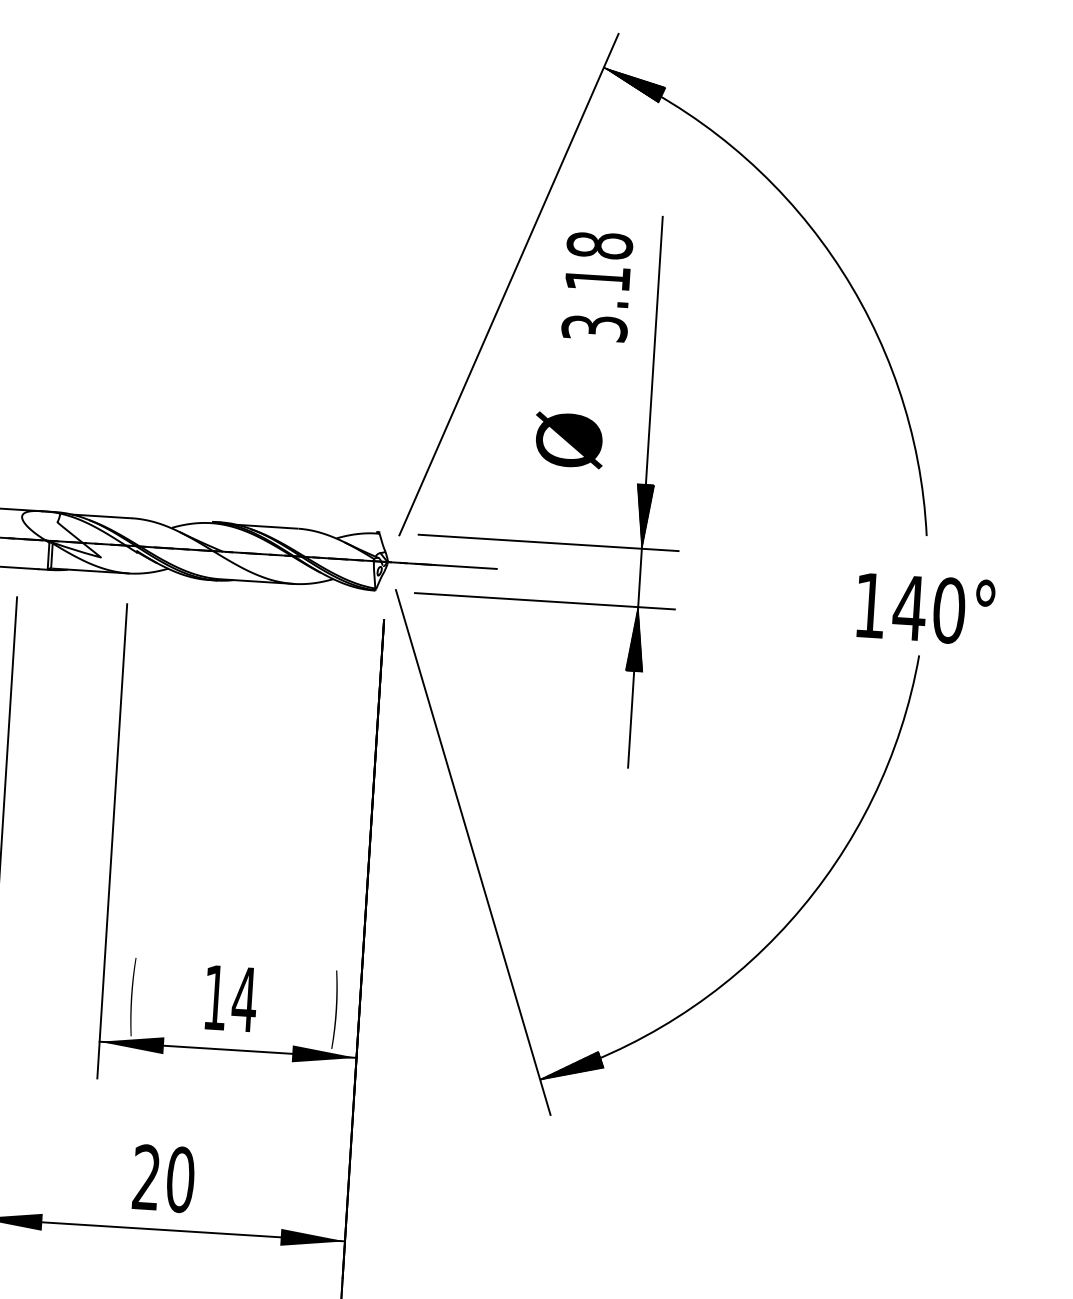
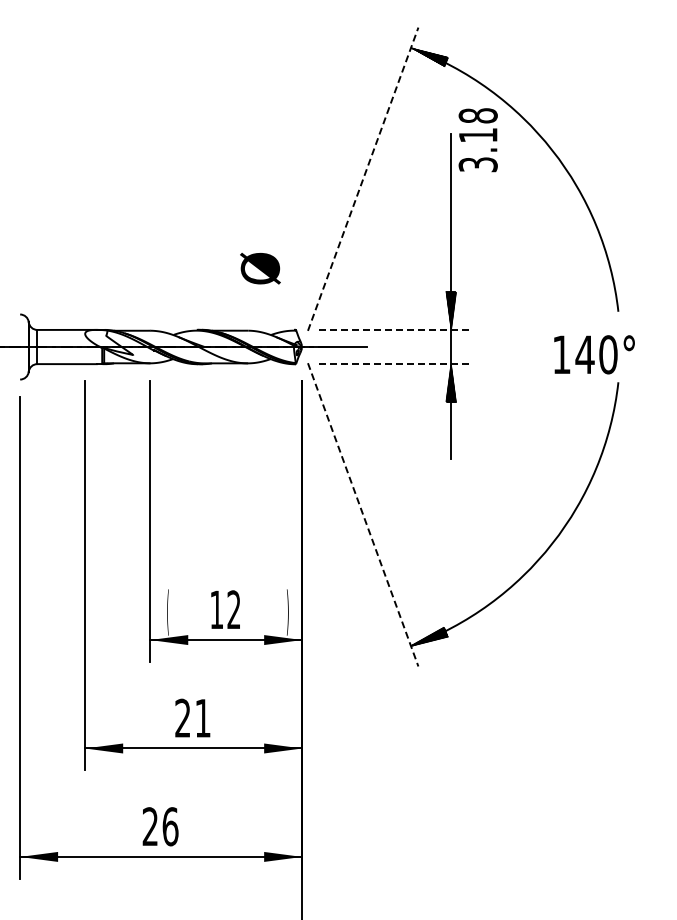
line: (509, 283) -> (363, 178), solid -> dashed
text: (595, 287) -> (477, 140), moved
text: (569, 440) -> (260, 268), moved
line: (549, 542) -> (396, 329), solid -> dashed
line: (545, 601) -> (396, 364), solid -> dashed
text: (925, 608) -> (594, 354), moved
line: (473, 853) -> (363, 515), solid -> dashed
text: (243, 998) -> (233, 609), 14 -> 12
text: (179, 1178) -> (202, 717), 20 -> 21

